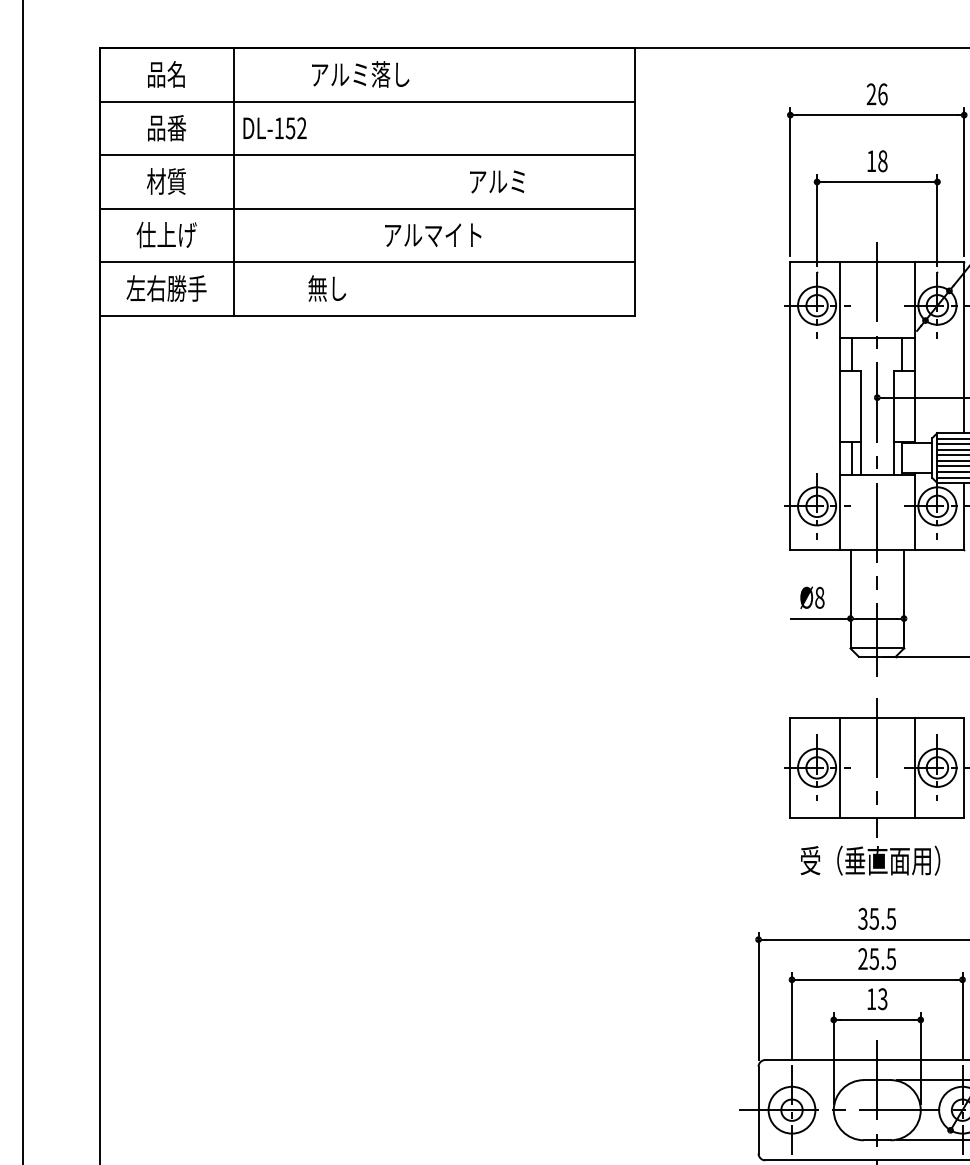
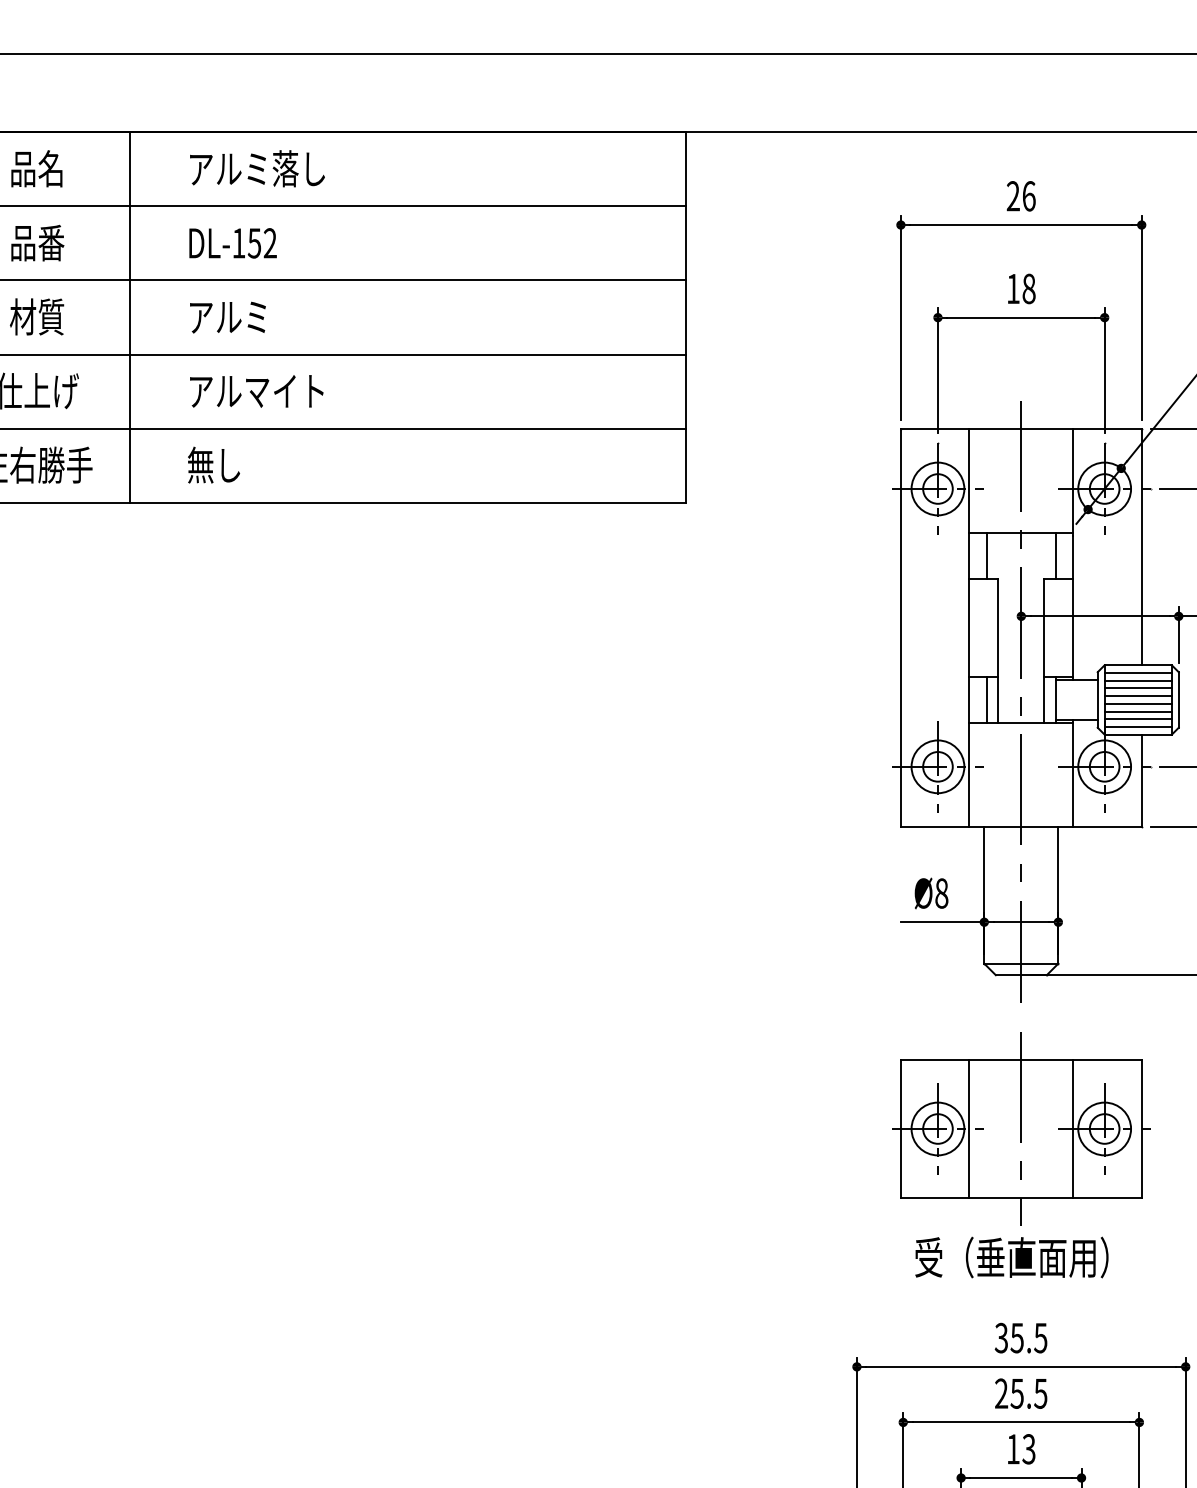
text: (360, 74) -> (257, 168), moved
text: (274, 128) -> (232, 243), moved
text: (497, 181) -> (228, 316), moved
text: (433, 234) -> (257, 390), moved
text: (326, 288) -> (212, 465), moved

